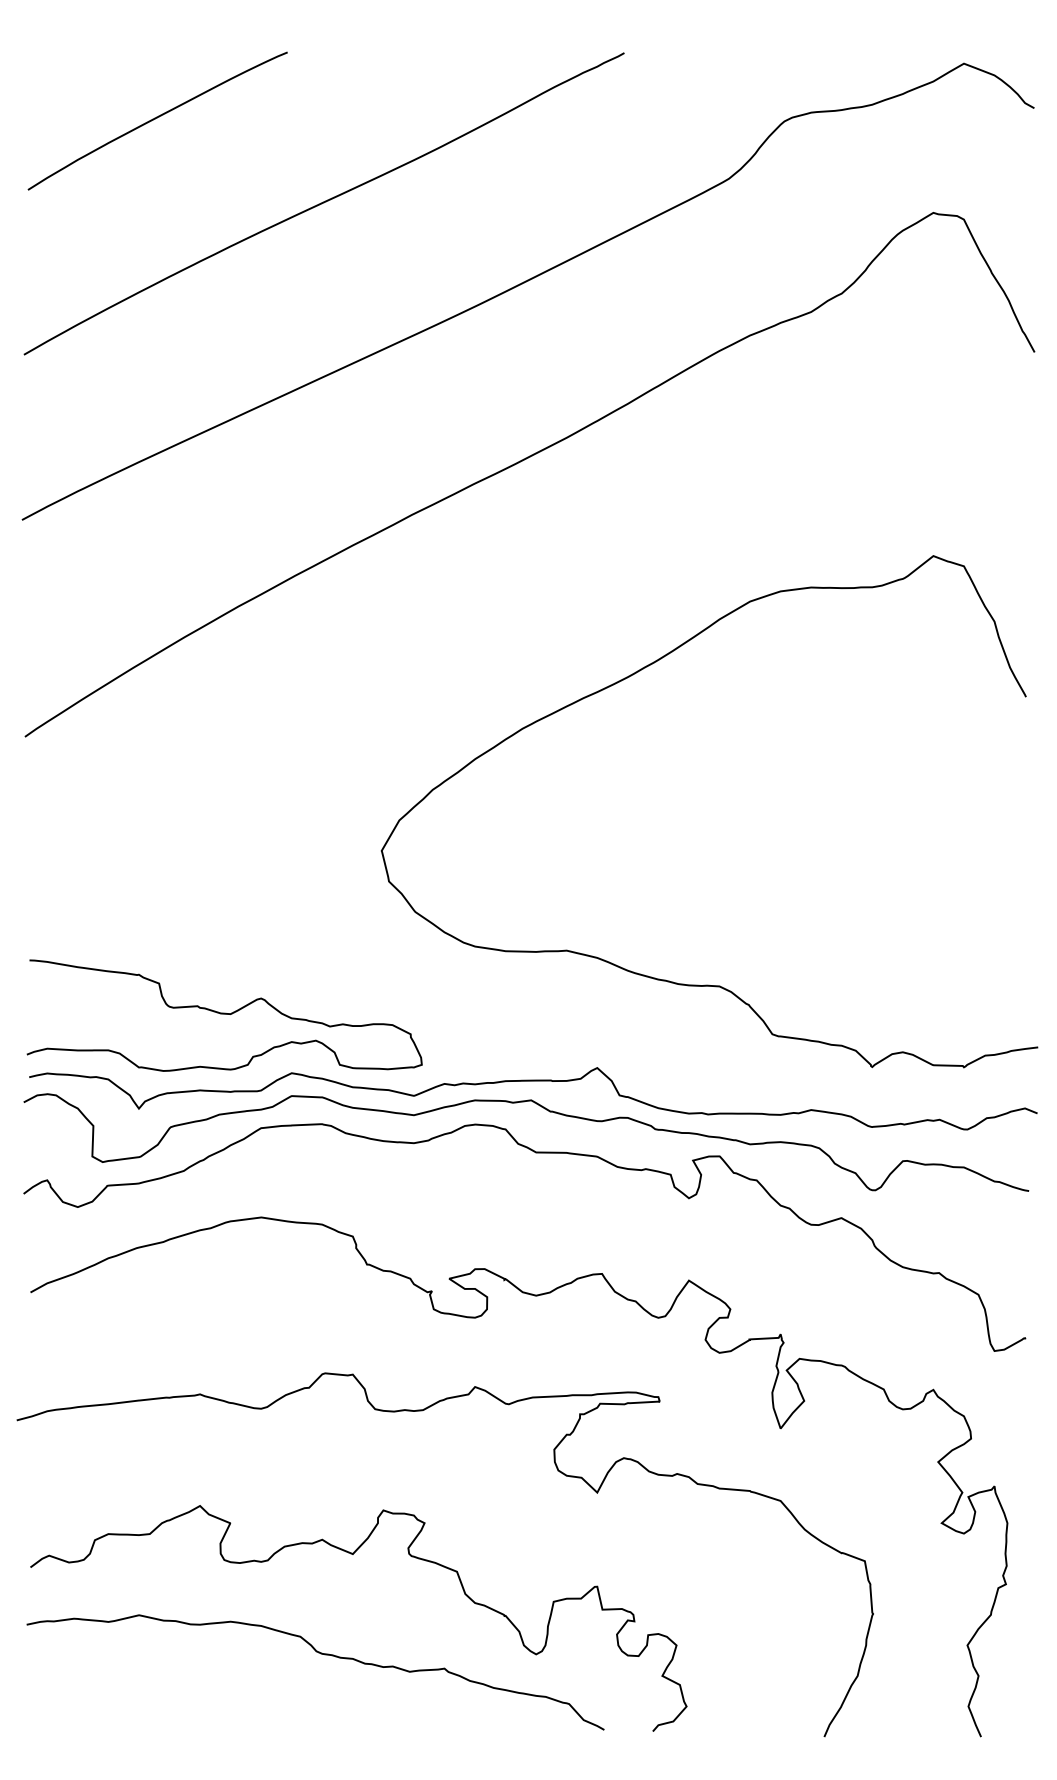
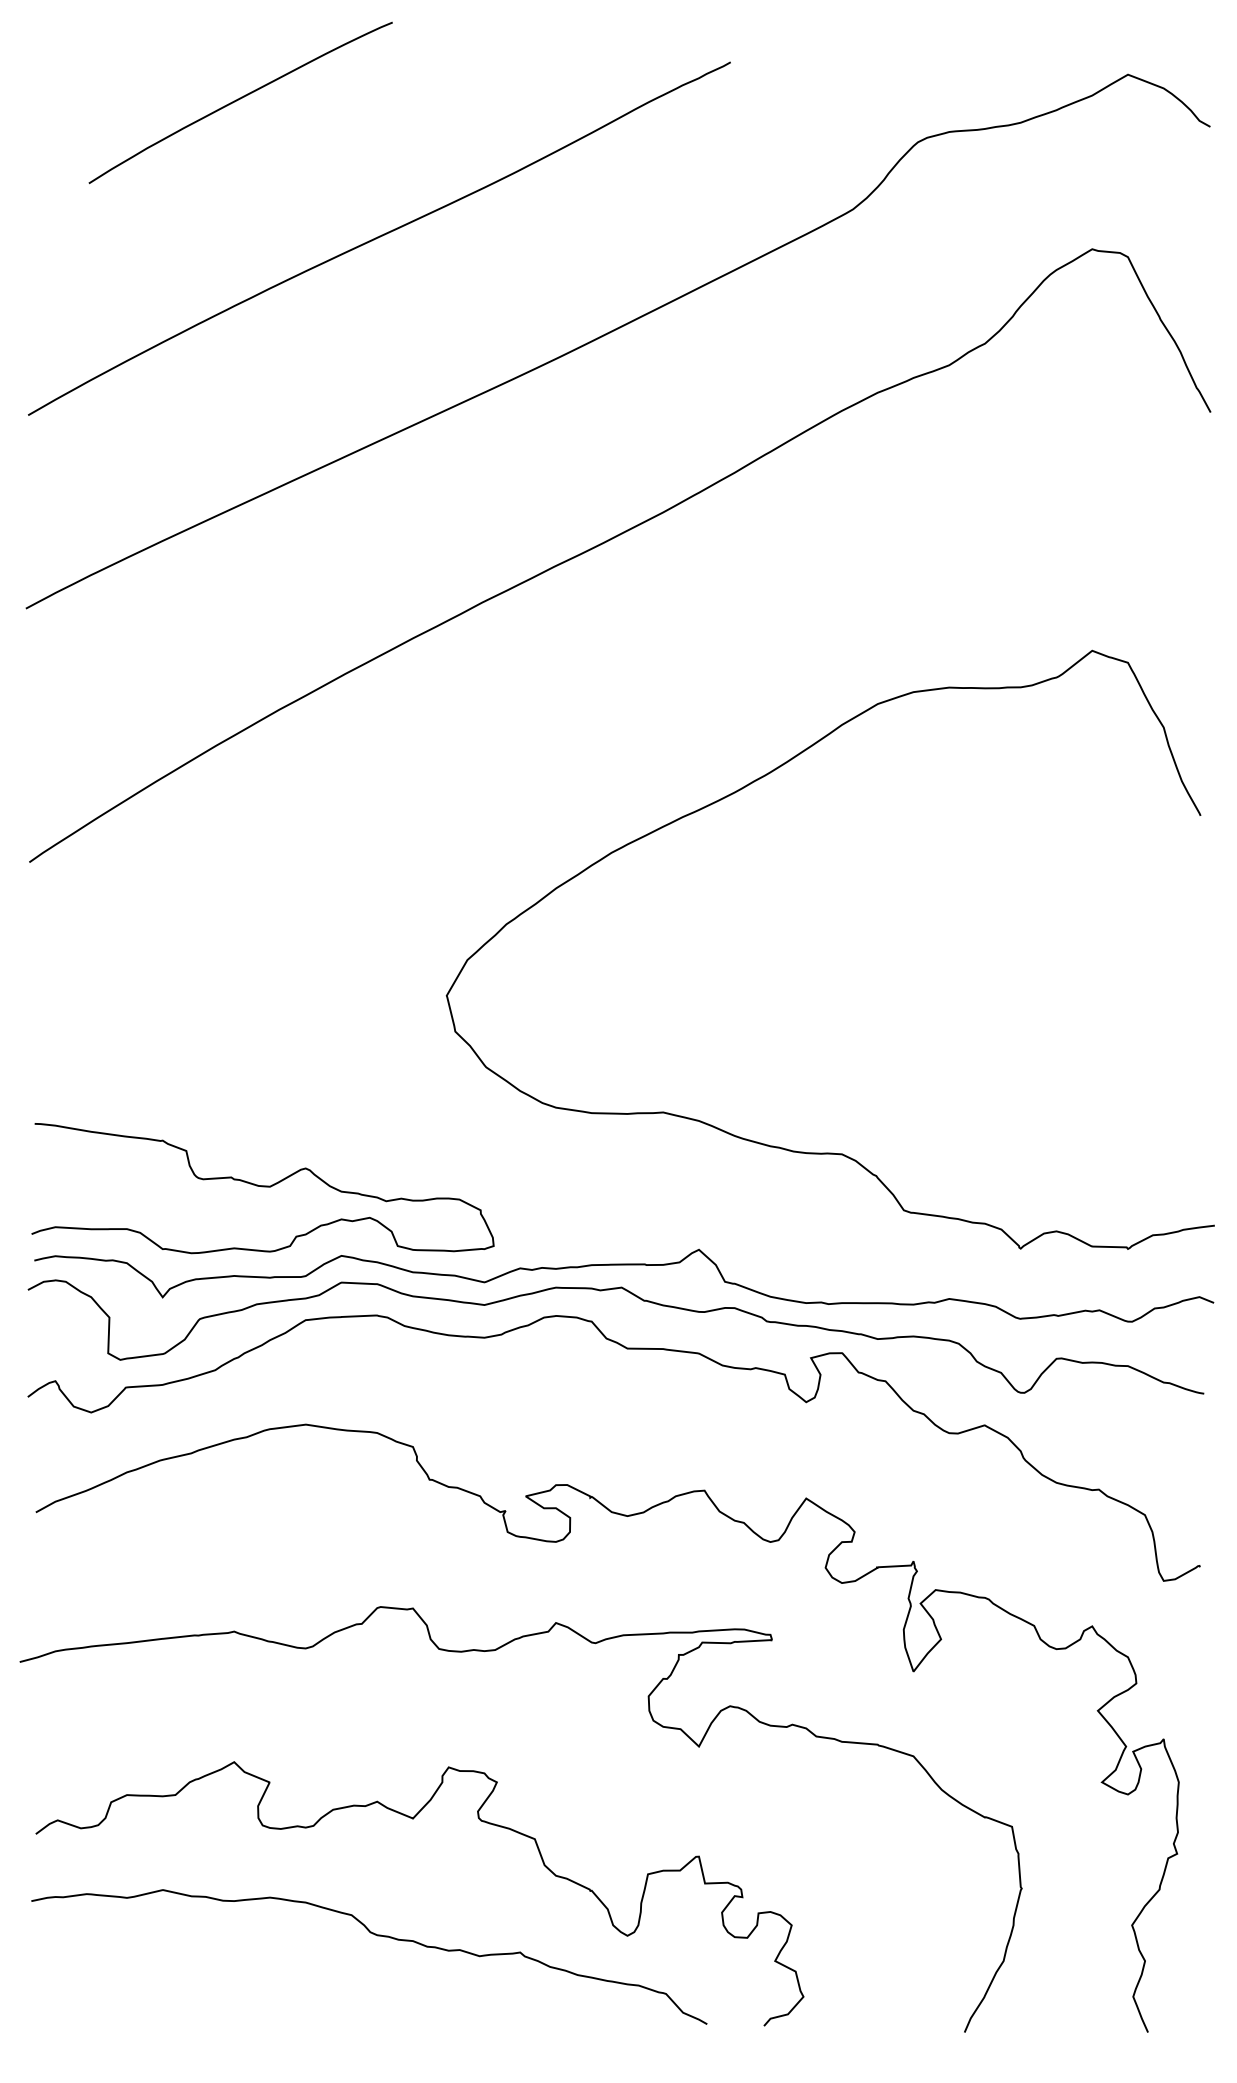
curve: (155, 119) -> (238, 100), moved

